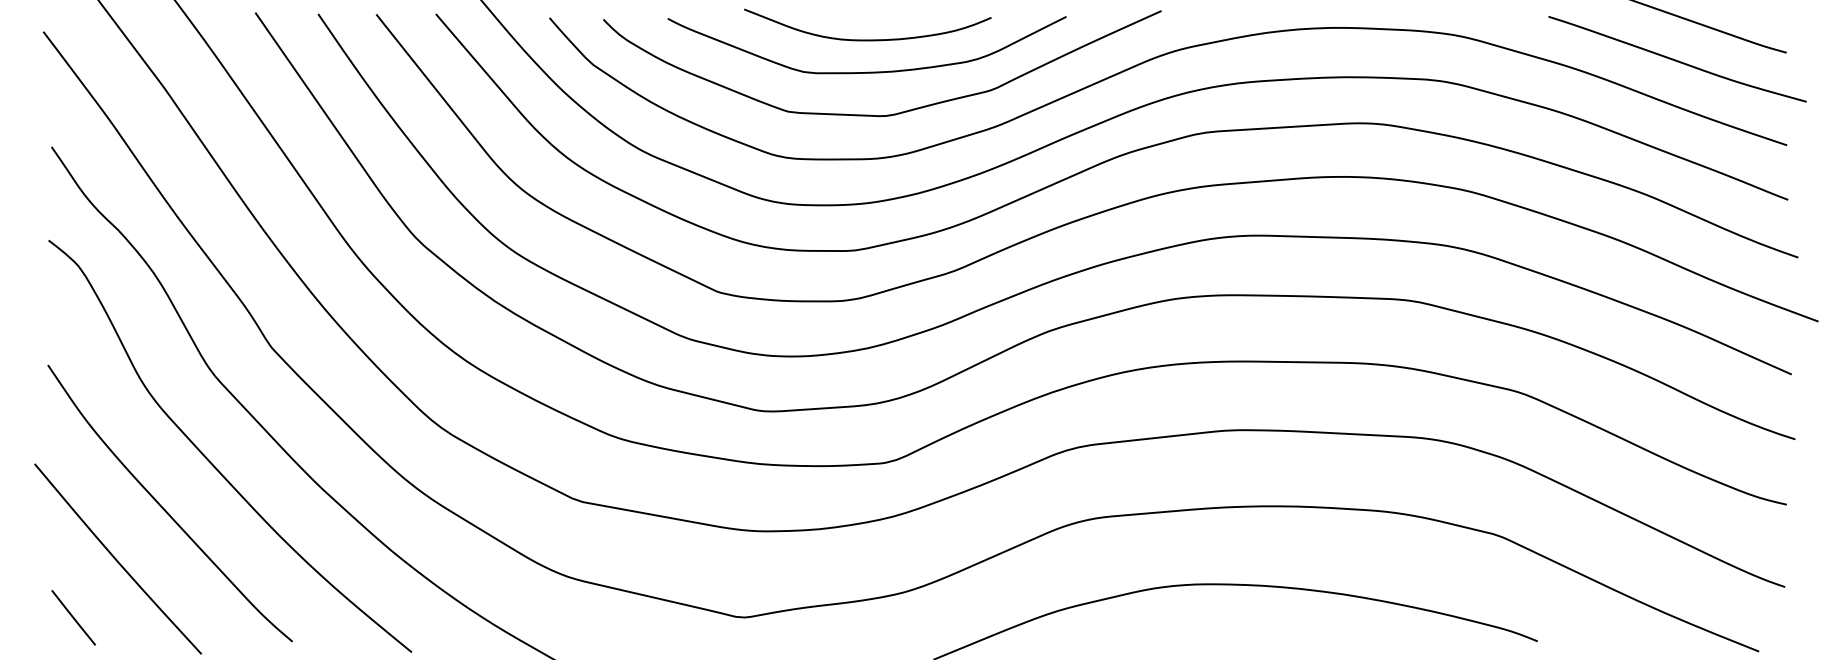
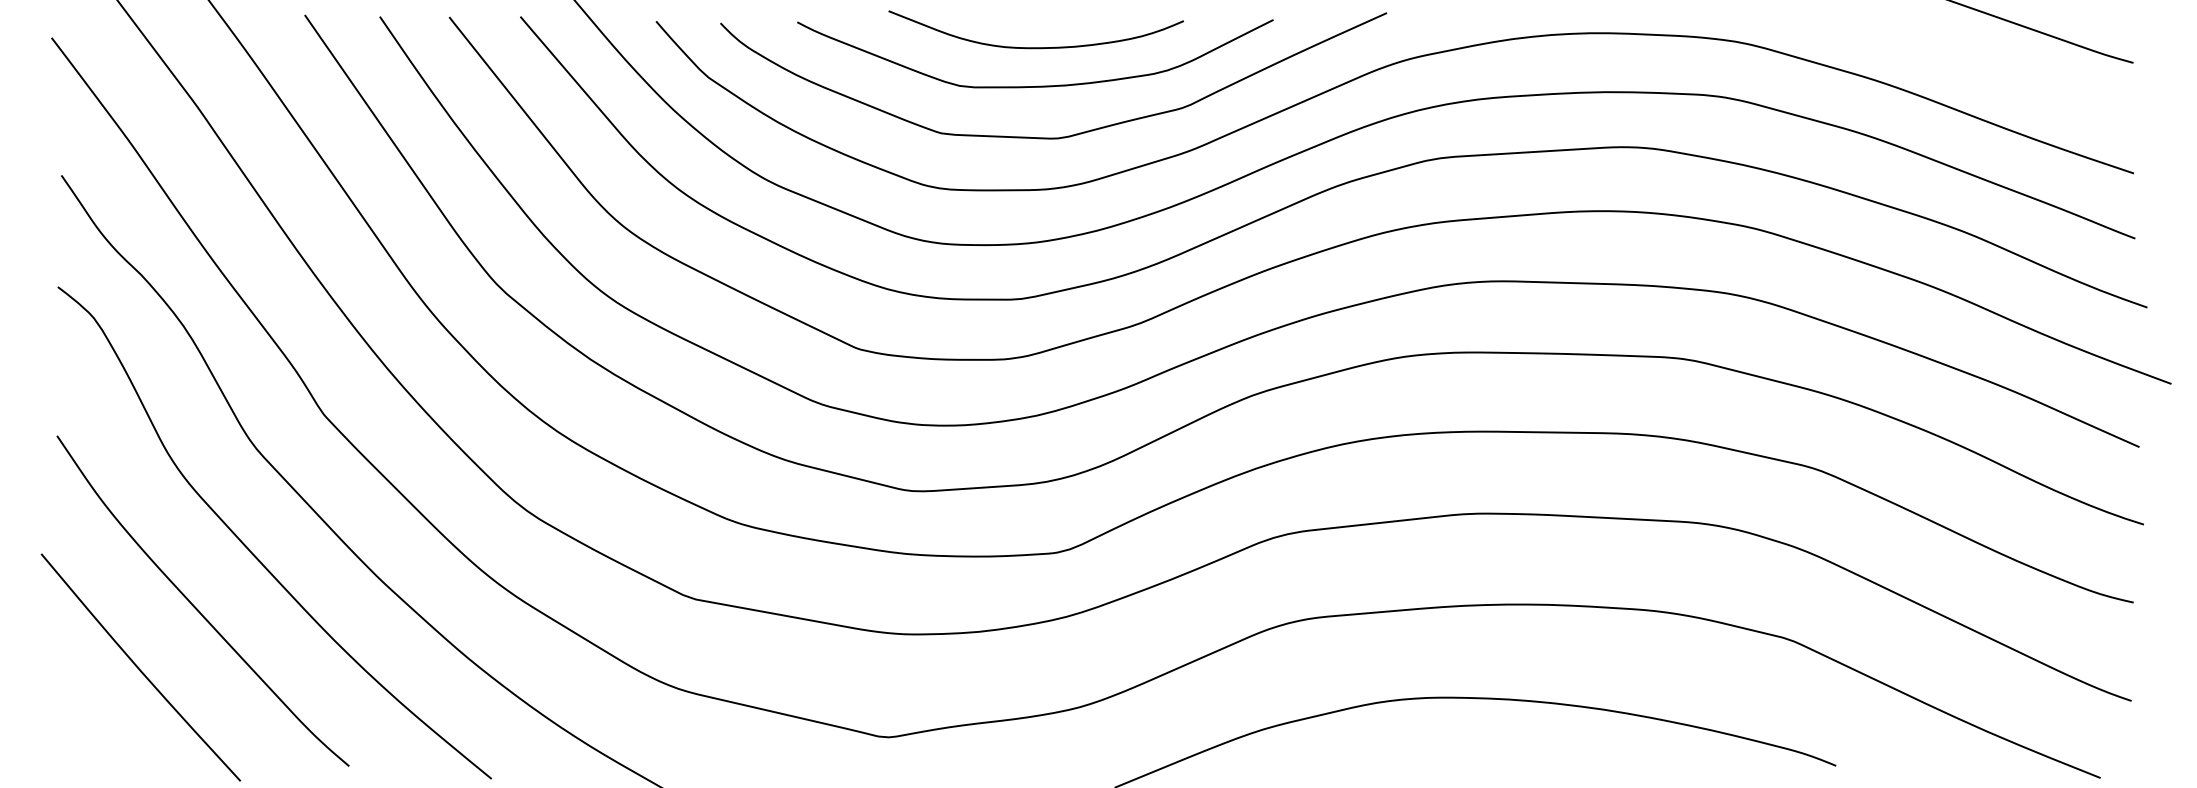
curve: (1677, 59) -> (2002, 71), removed
line: (73, 617) -> (87, 737), removed

